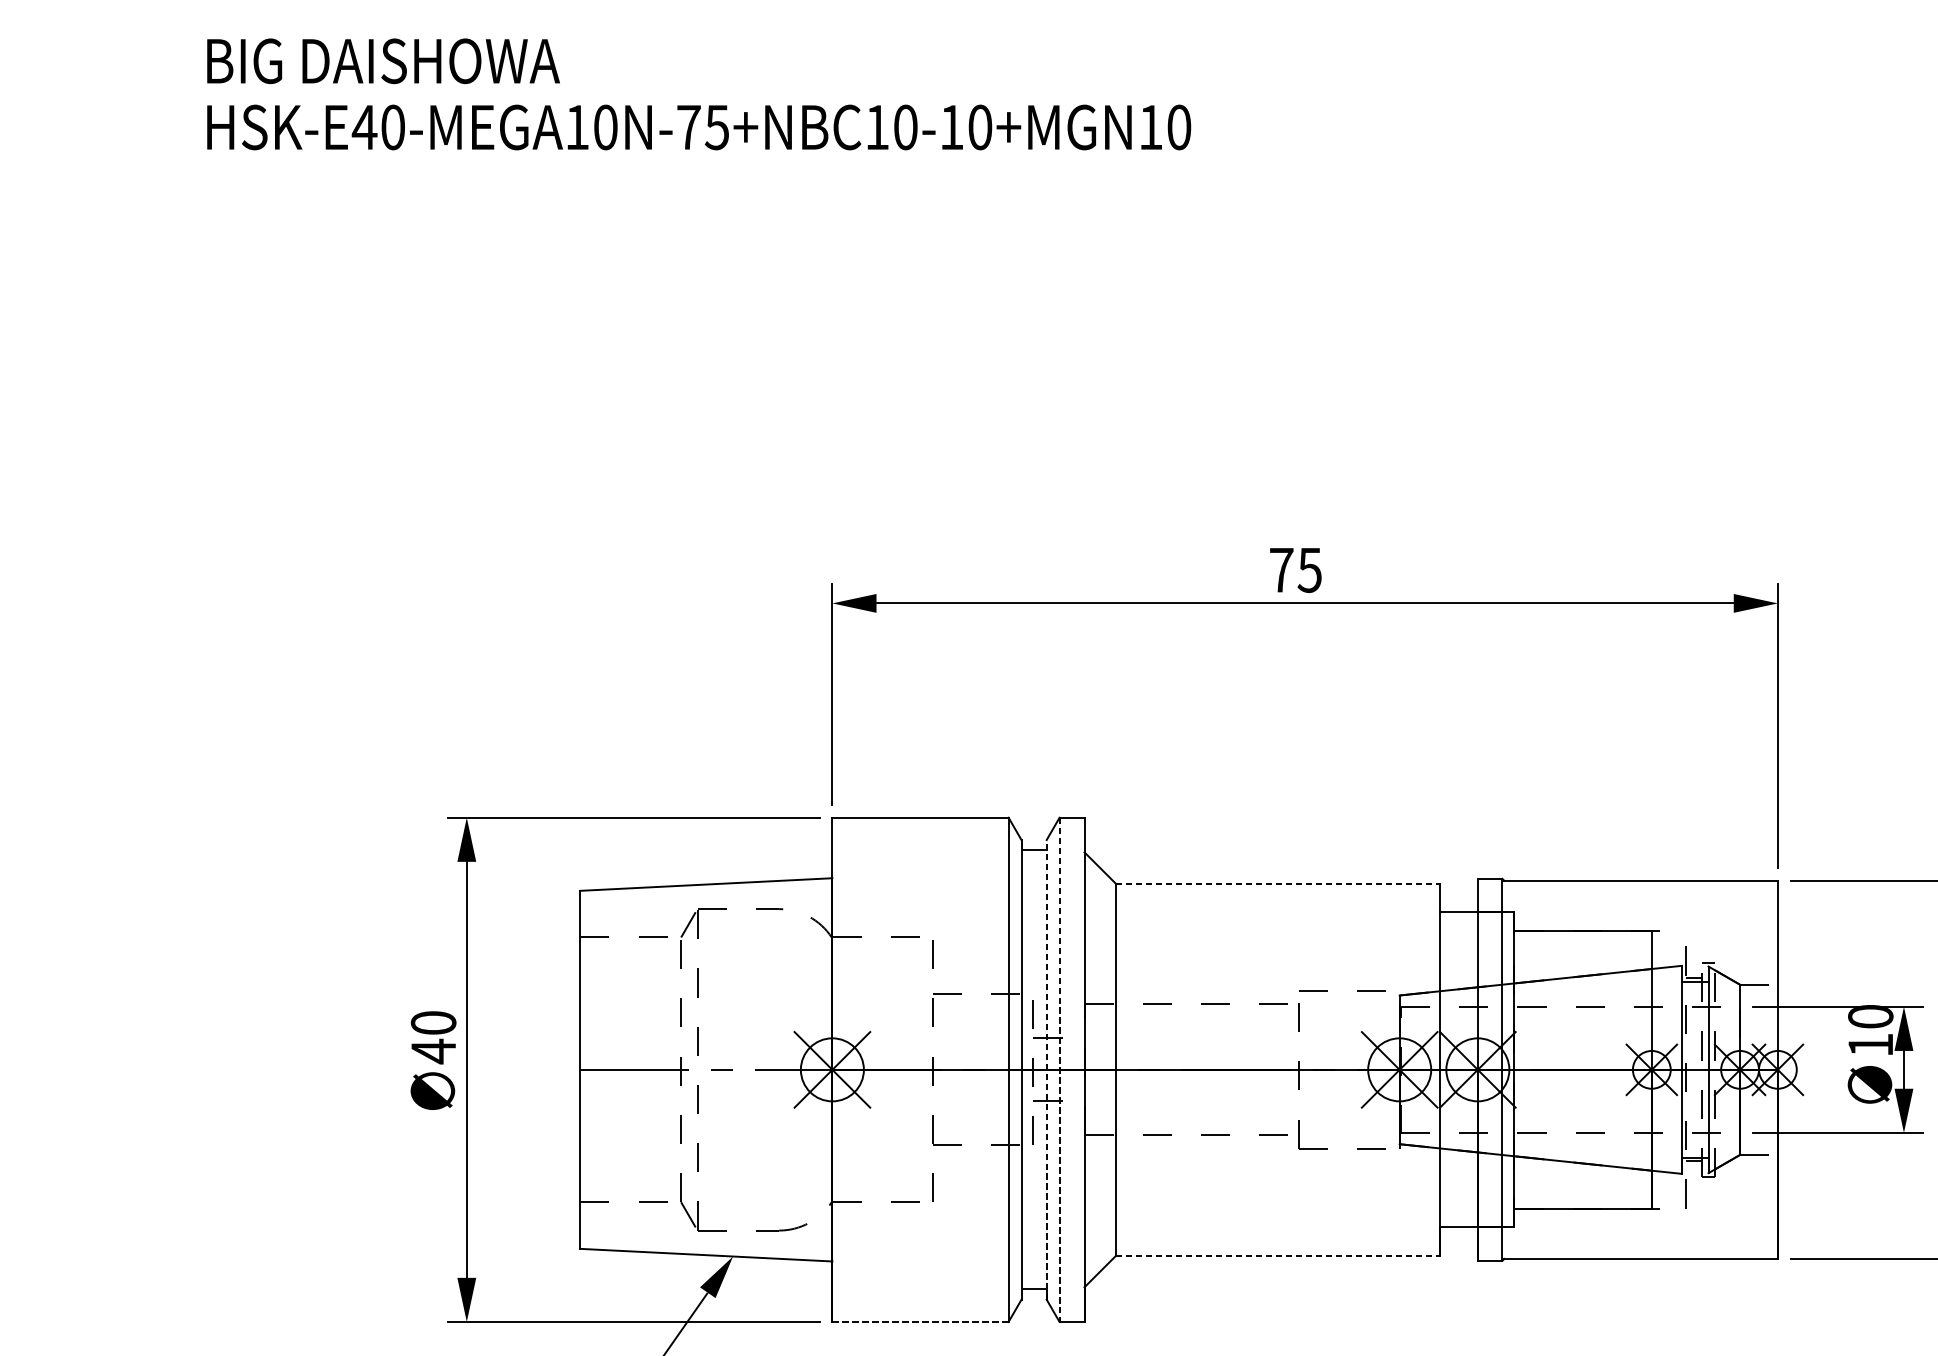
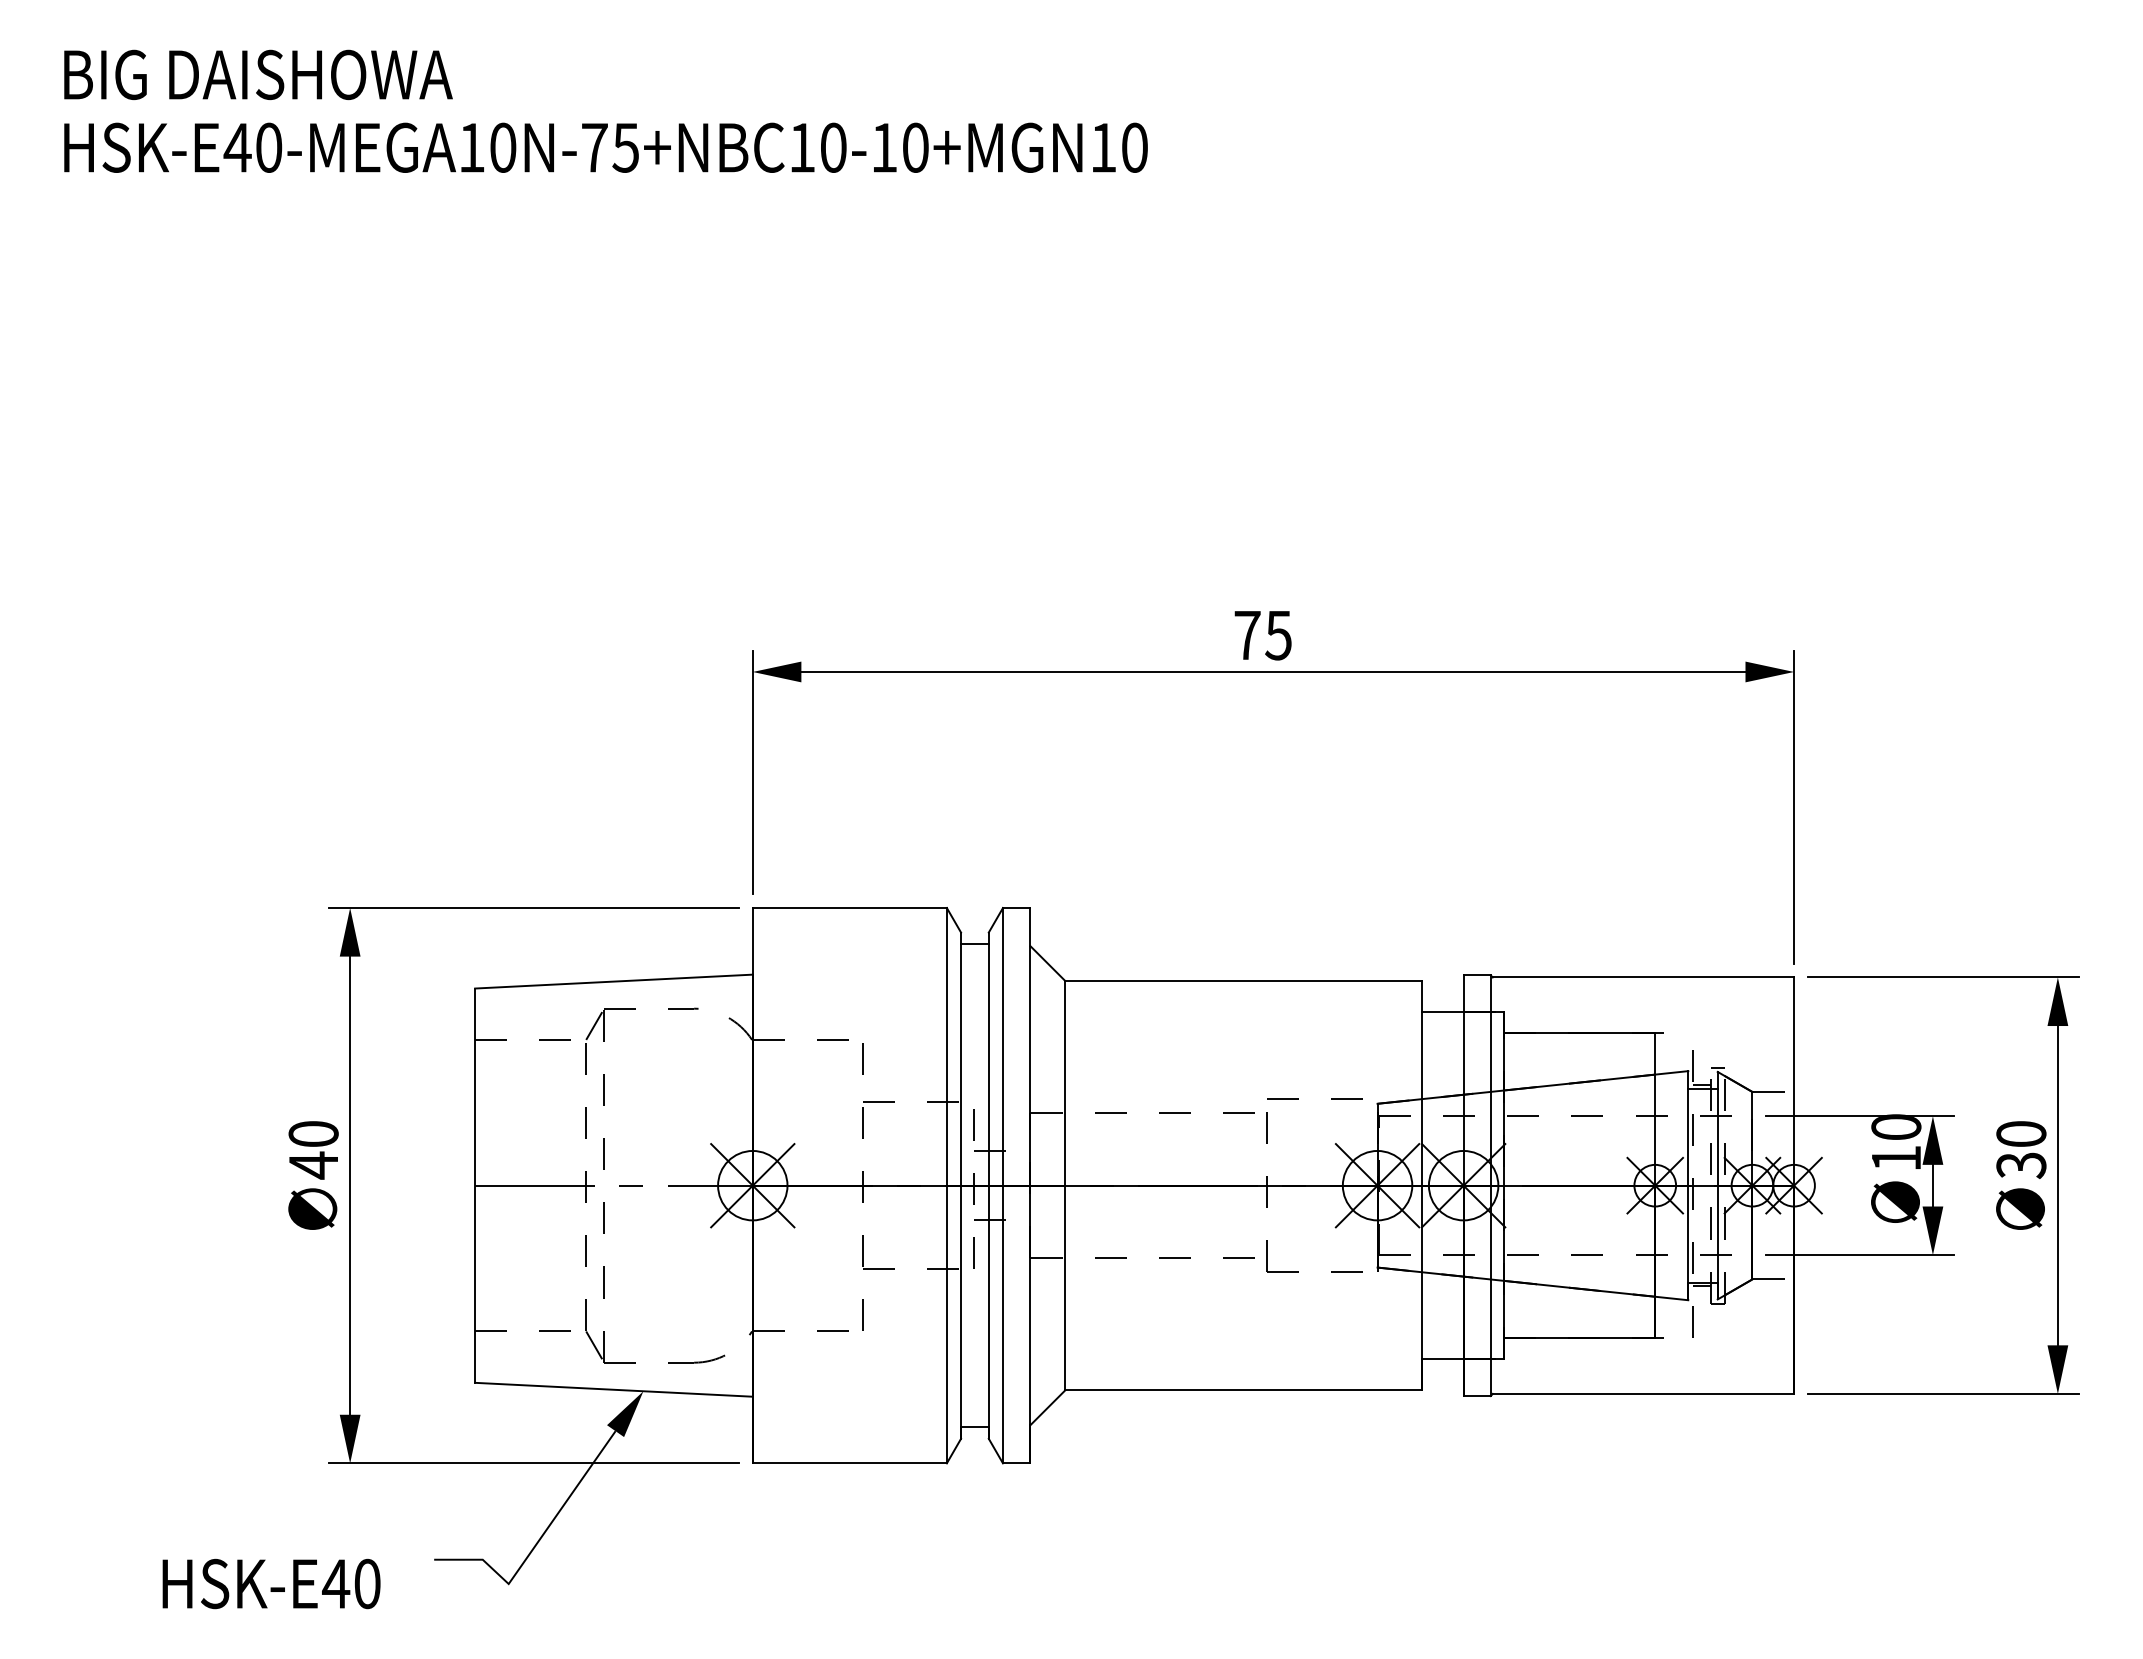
line: (1278, 883) -> (1244, 980), dashed -> solid
line: (1046, 1069) -> (988, 1185), dashed -> solid
line: (1059, 1069) -> (1002, 1185), dashed -> solid
line: (1278, 1255) -> (1244, 1390), dashed -> solid
line: (921, 1322) -> (850, 1463), dashed -> solid

